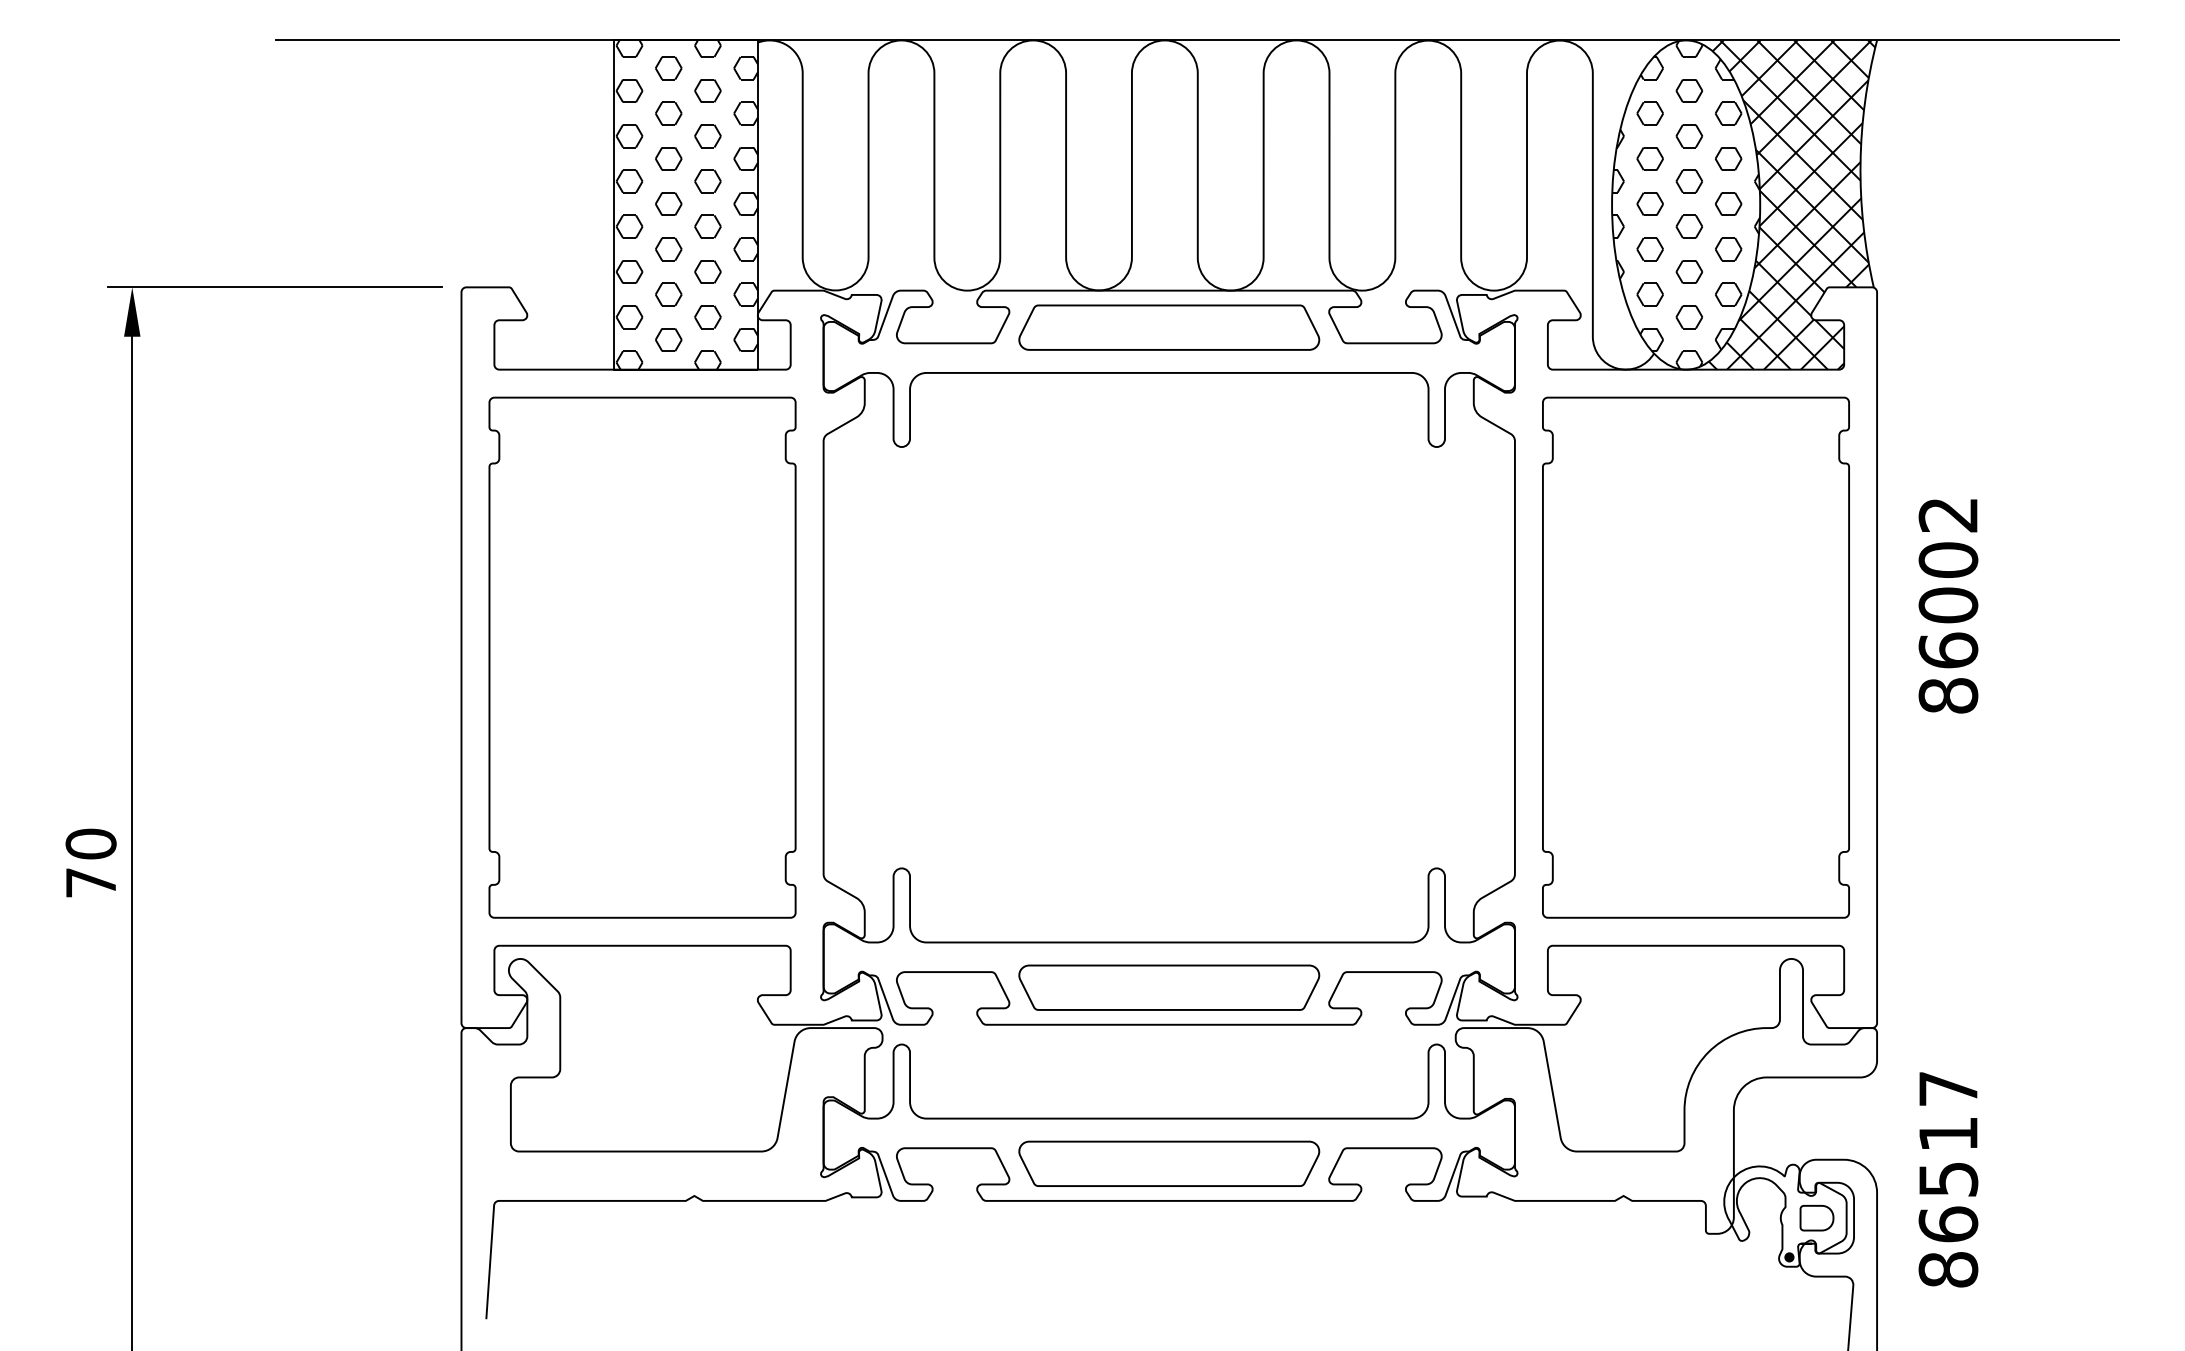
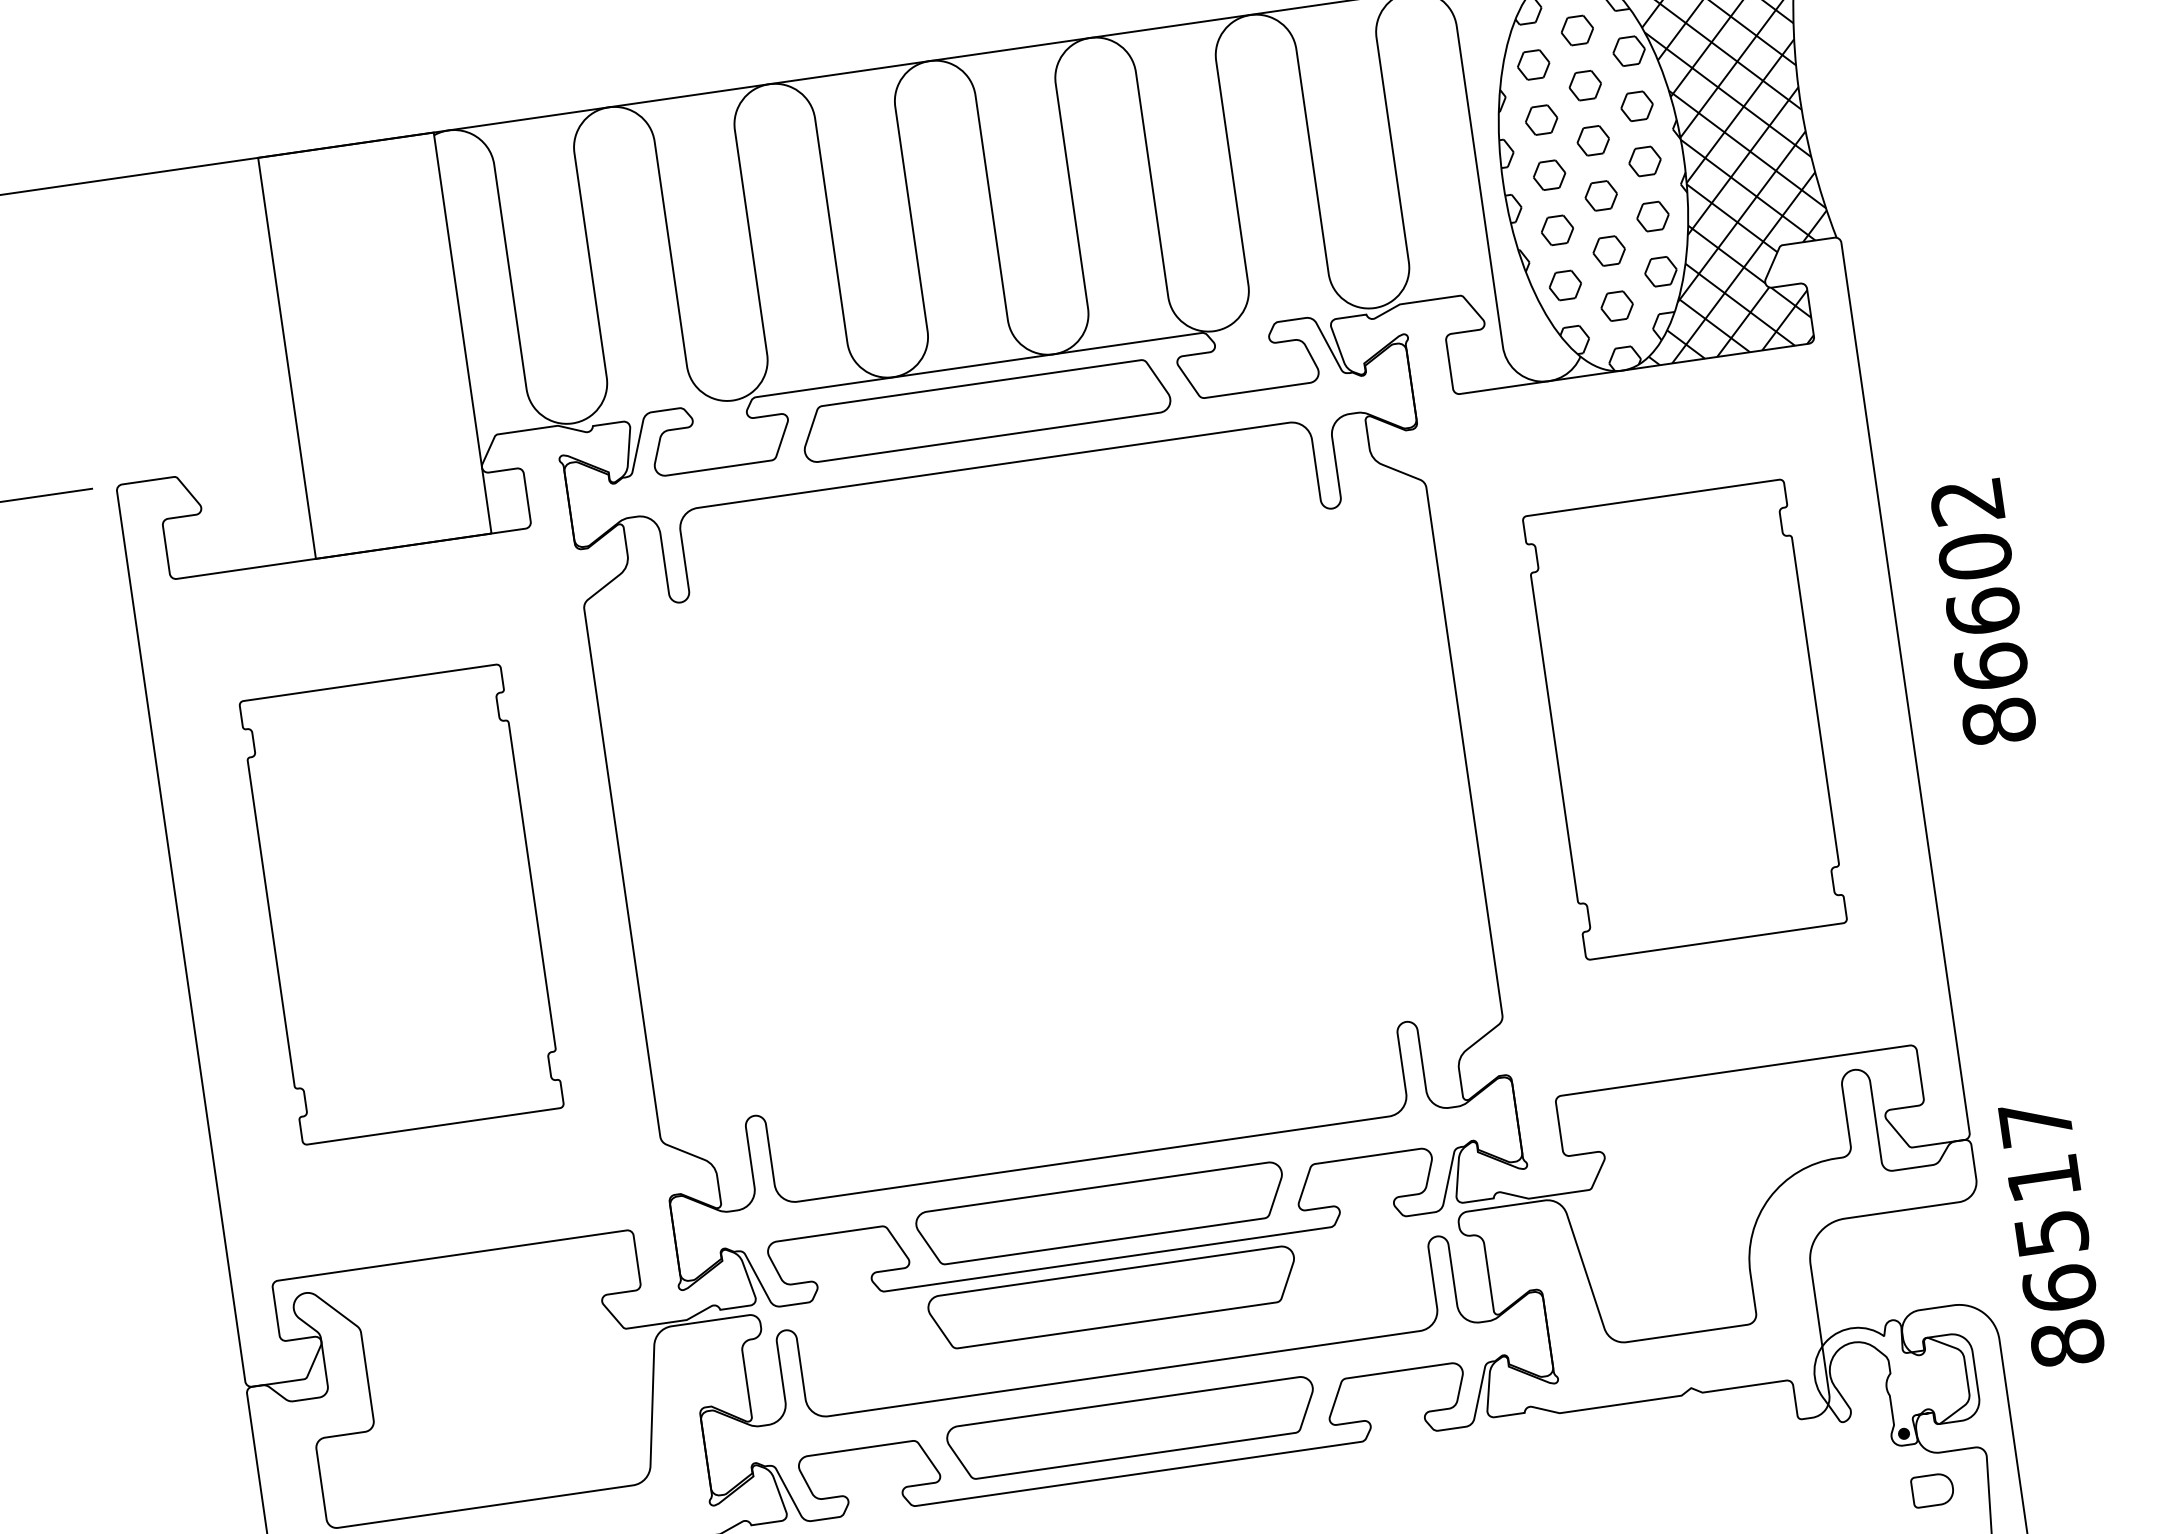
hatch: (686, 204) -> (375, 344), removed
text: (1948, 605) -> (1983, 611), 86002 -> 86602
part: (642, 657) -> (401, 904), size x0.7
part: (1695, 657) -> (1684, 719), size x0.7
curve: (1169, 1035) -> (1109, 1272), added
text: (1948, 1179) -> (2051, 1233), moved
part: (1816, 1218) -> (1932, 1490), moved

